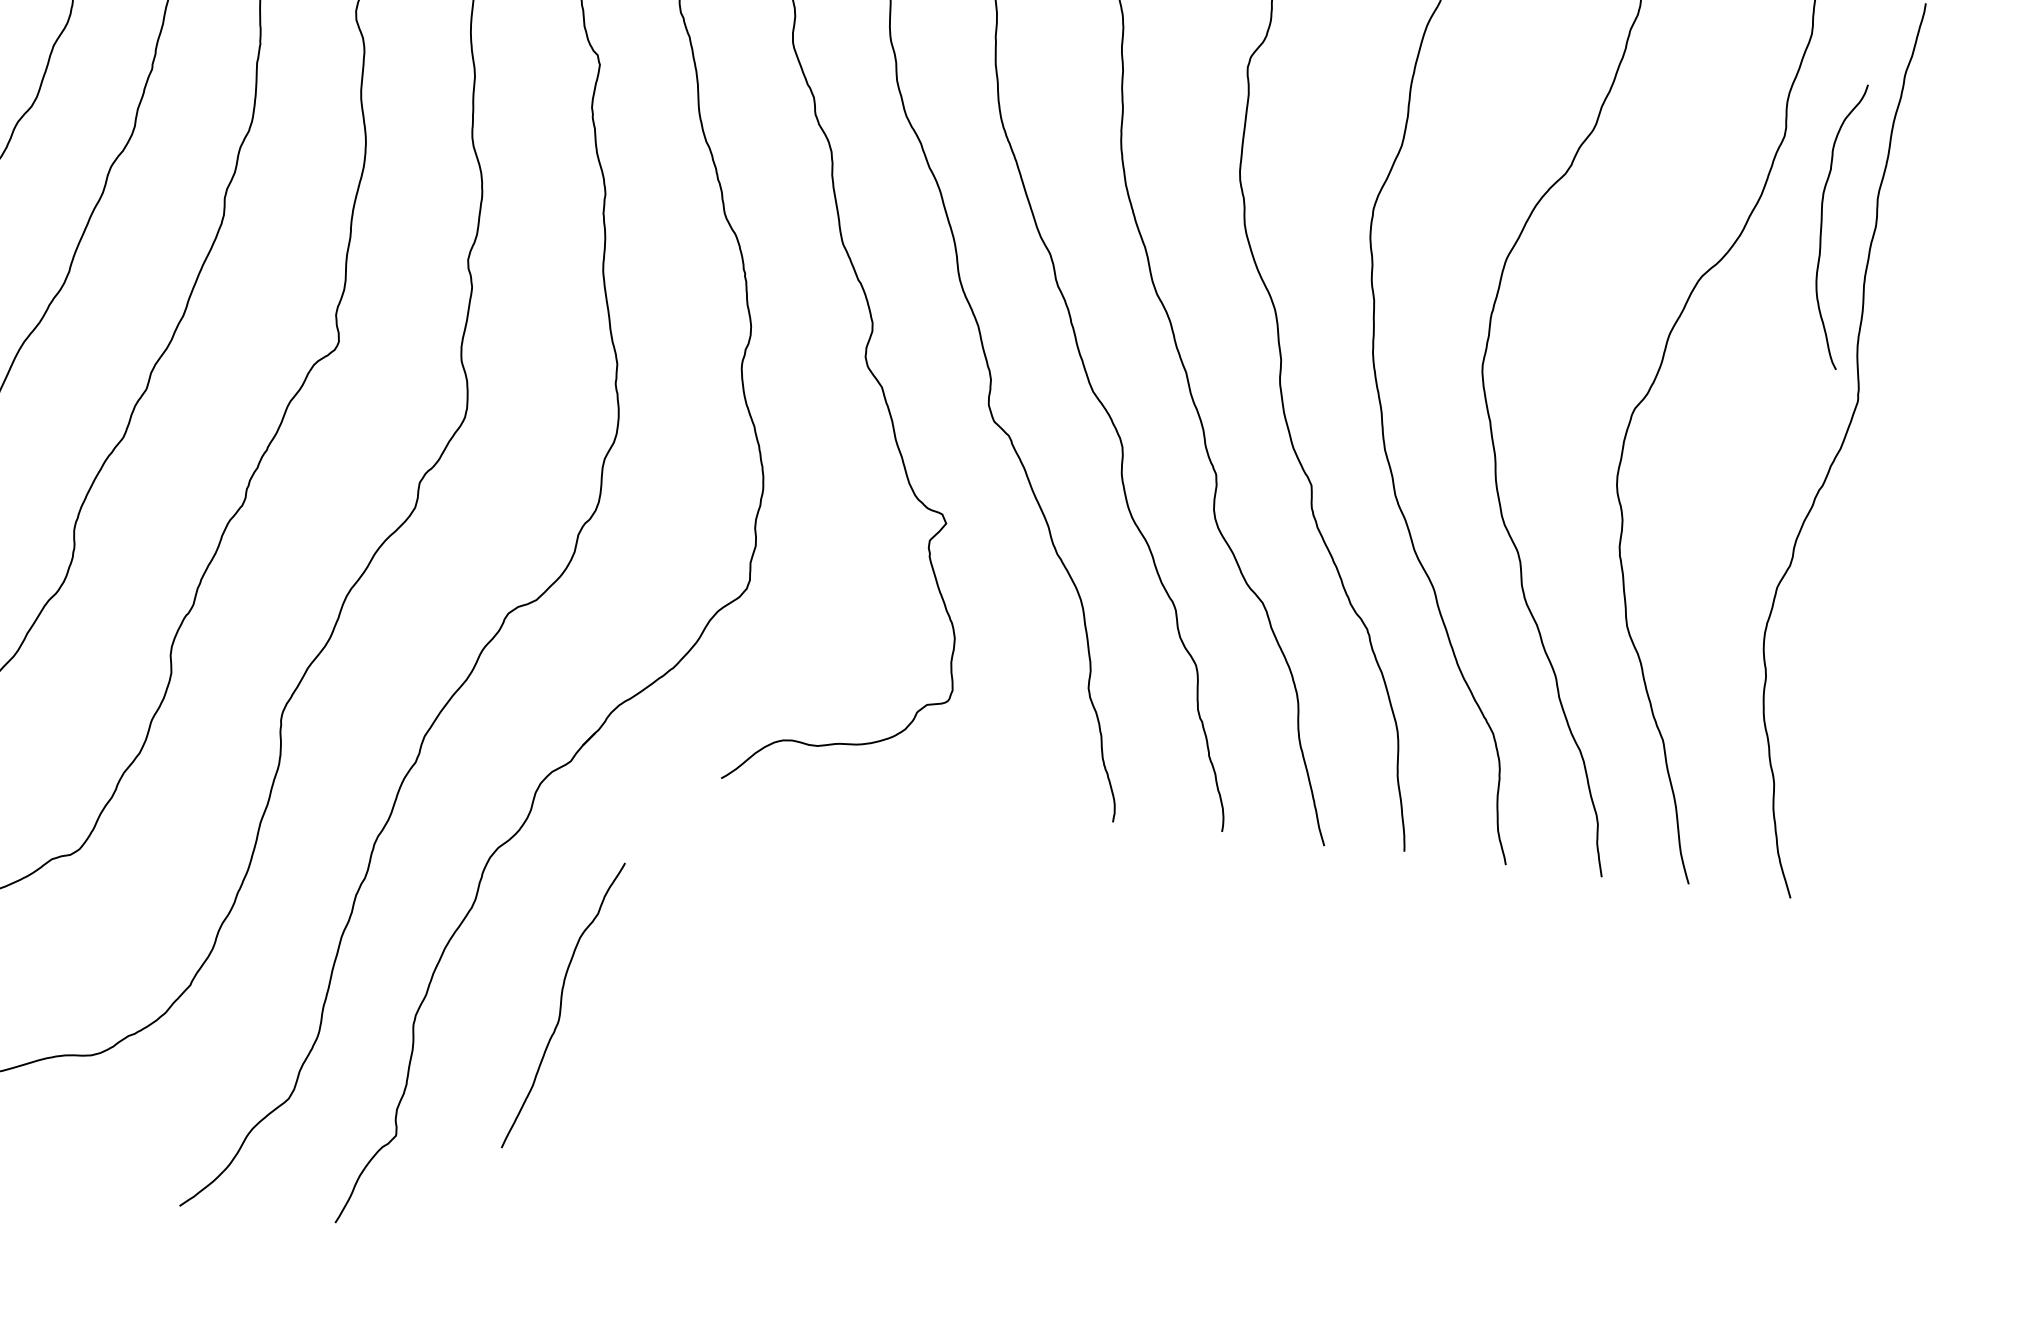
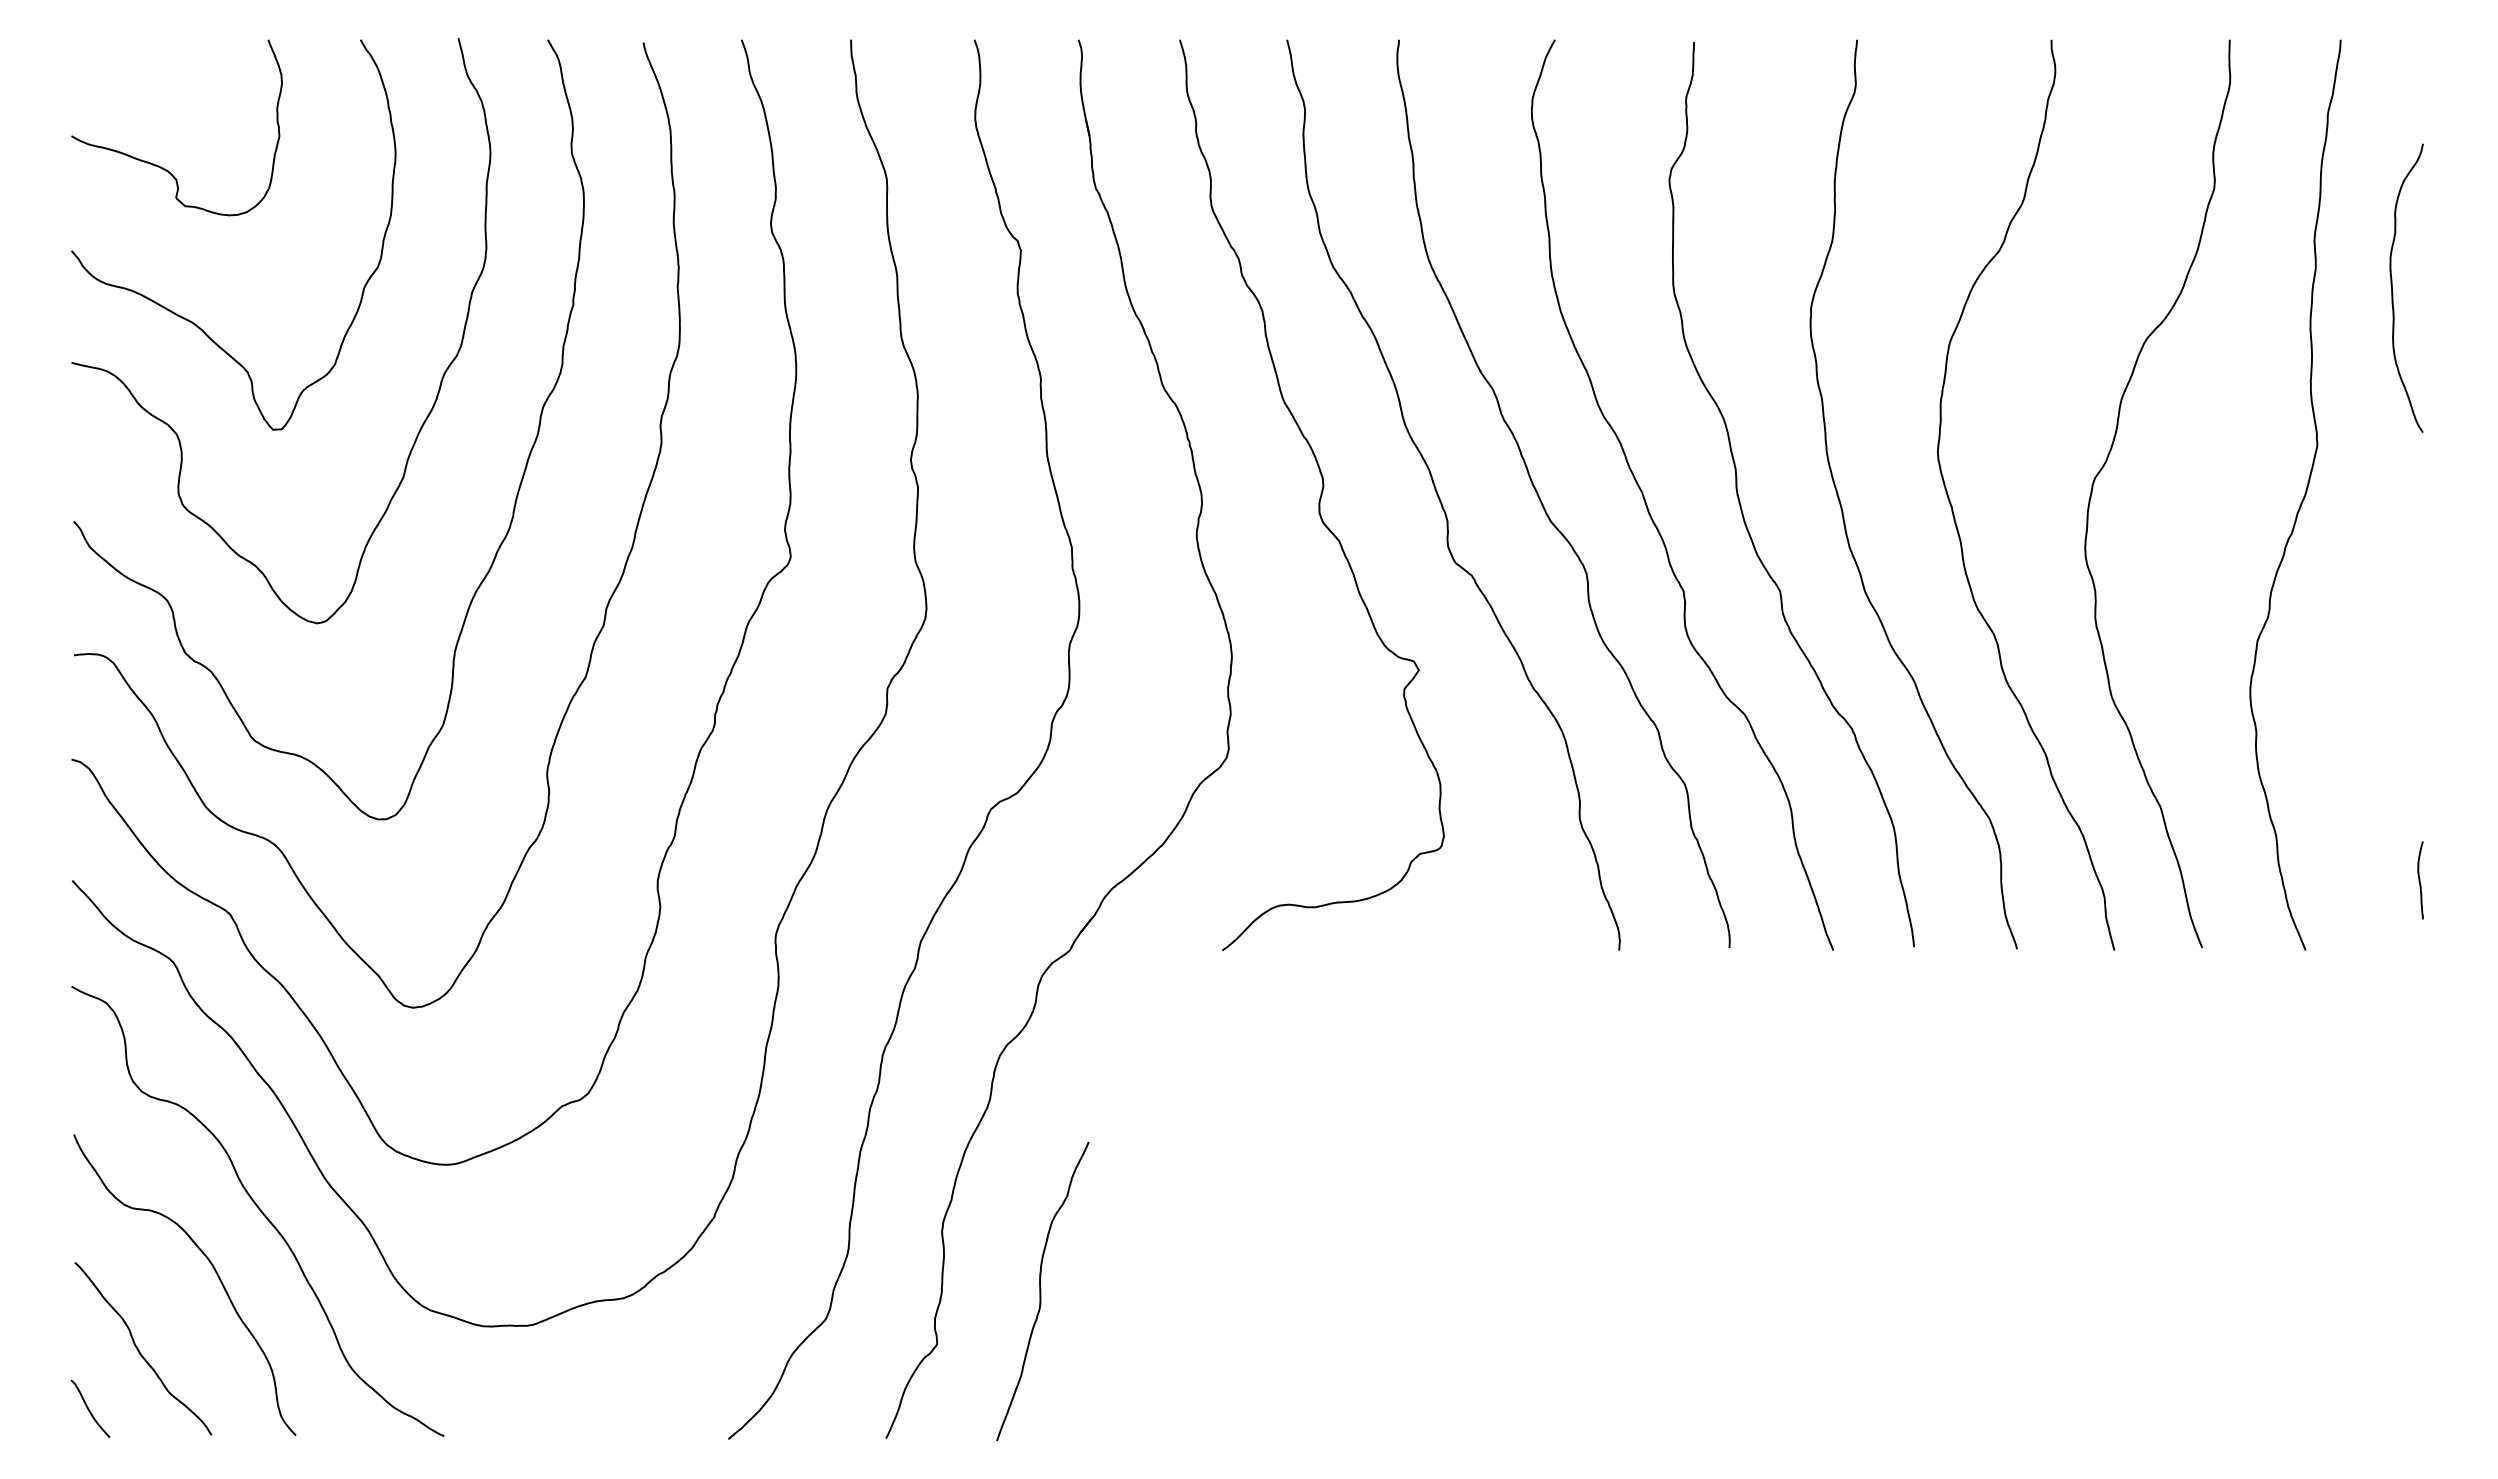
curve: (1822, 228) -> (2393, 292), moved
curve: (1911, 841) -> (2420, 880), added
curve: (562, 1005) -> (1041, 1291), moved

